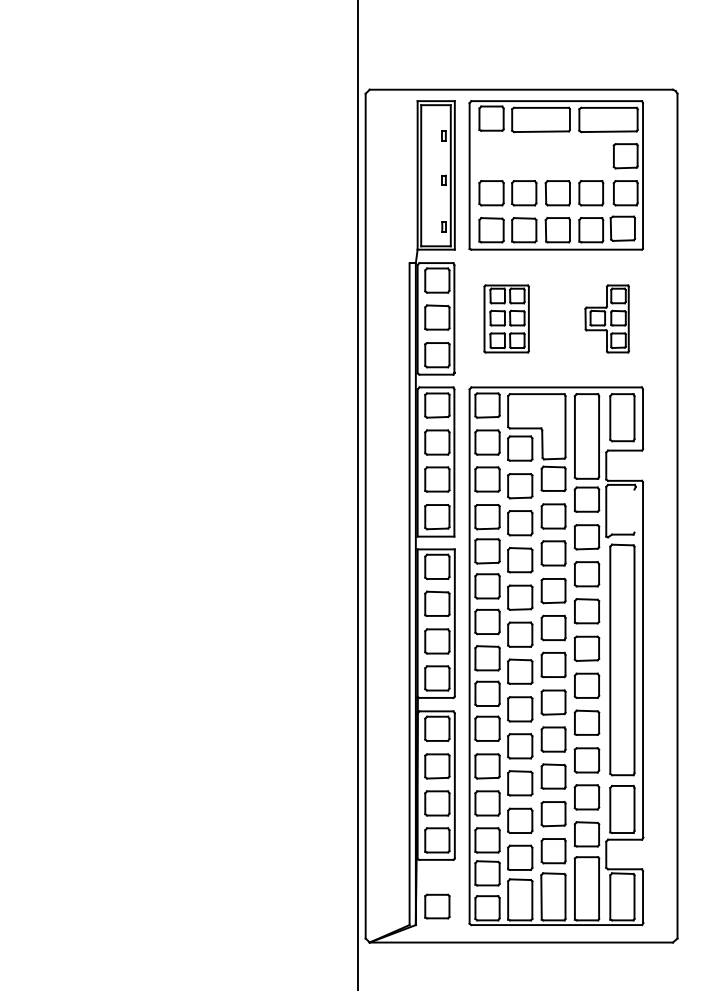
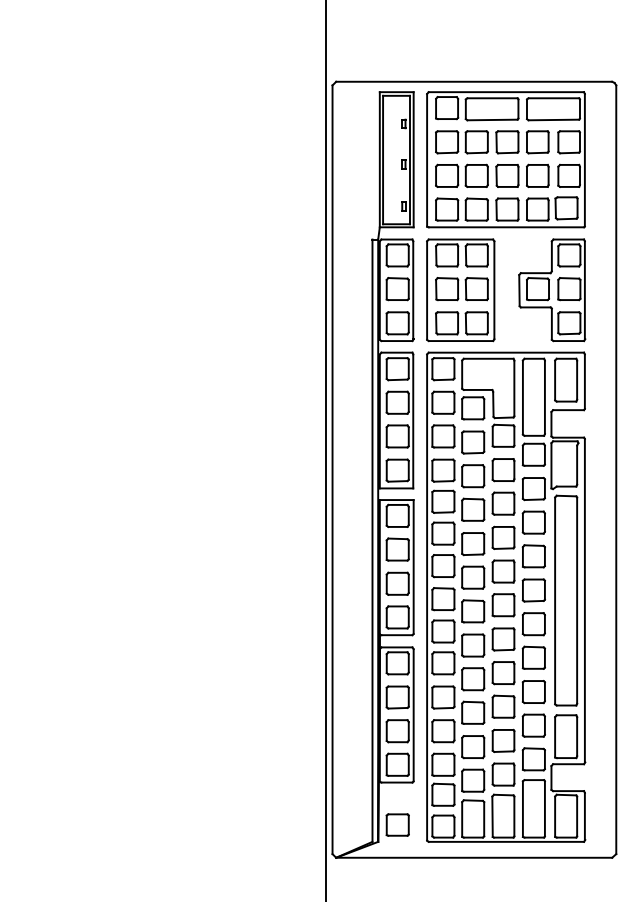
part: (541, 156) -> (492, 142), added
part: (506, 319) -> (460, 290), size x1.67
part: (607, 319) -> (552, 290), size x1.67
line: (634, 510) -> (577, 464), added

